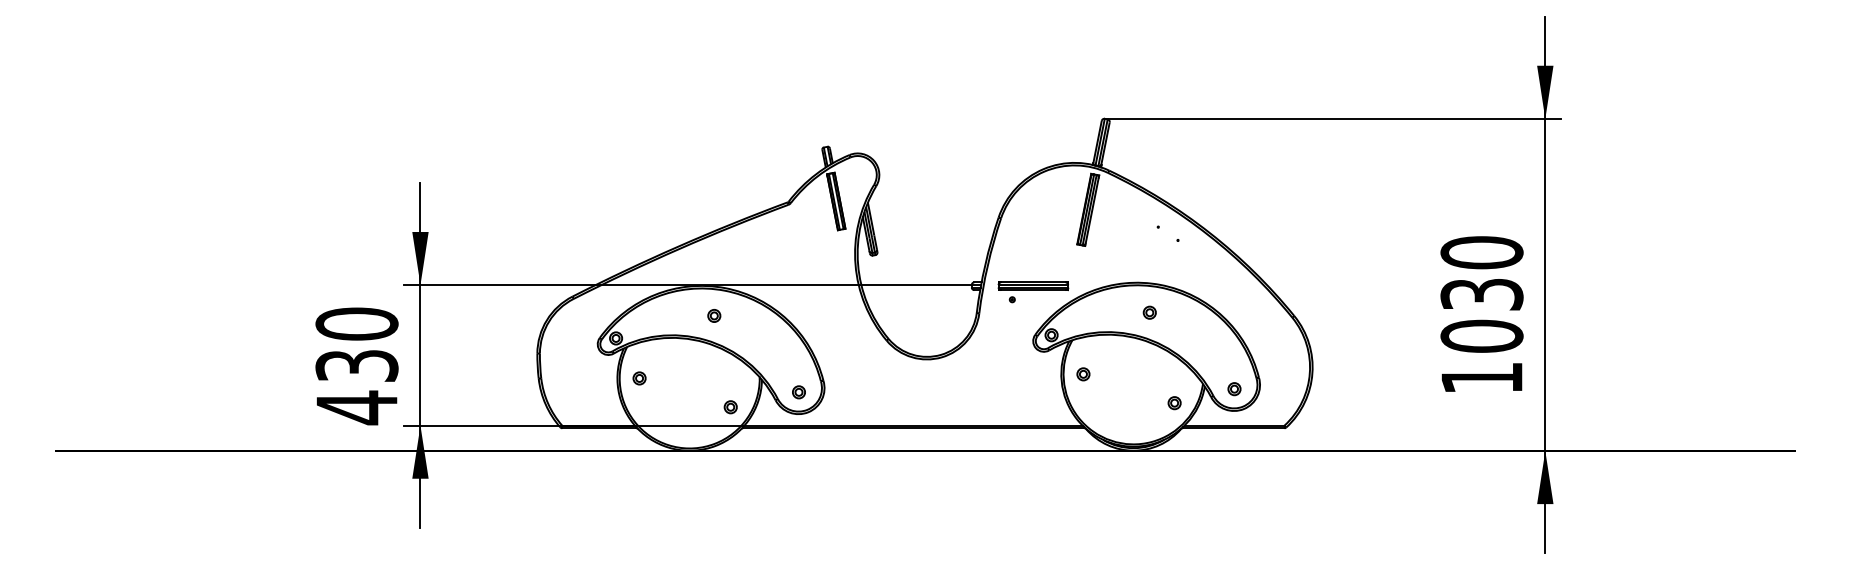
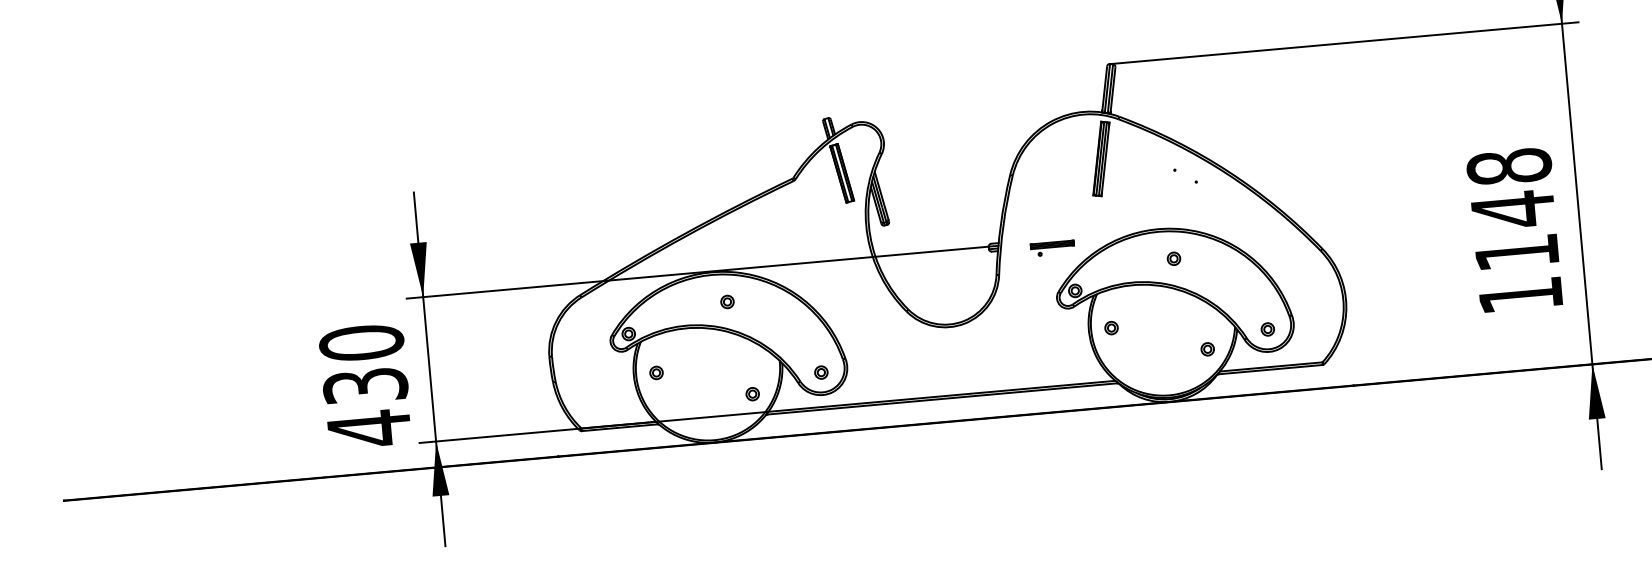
part: (1033, 292) -> (1052, 248), size x0.6
text: (1481, 294) -> (1512, 209), 1030 -> 1148

